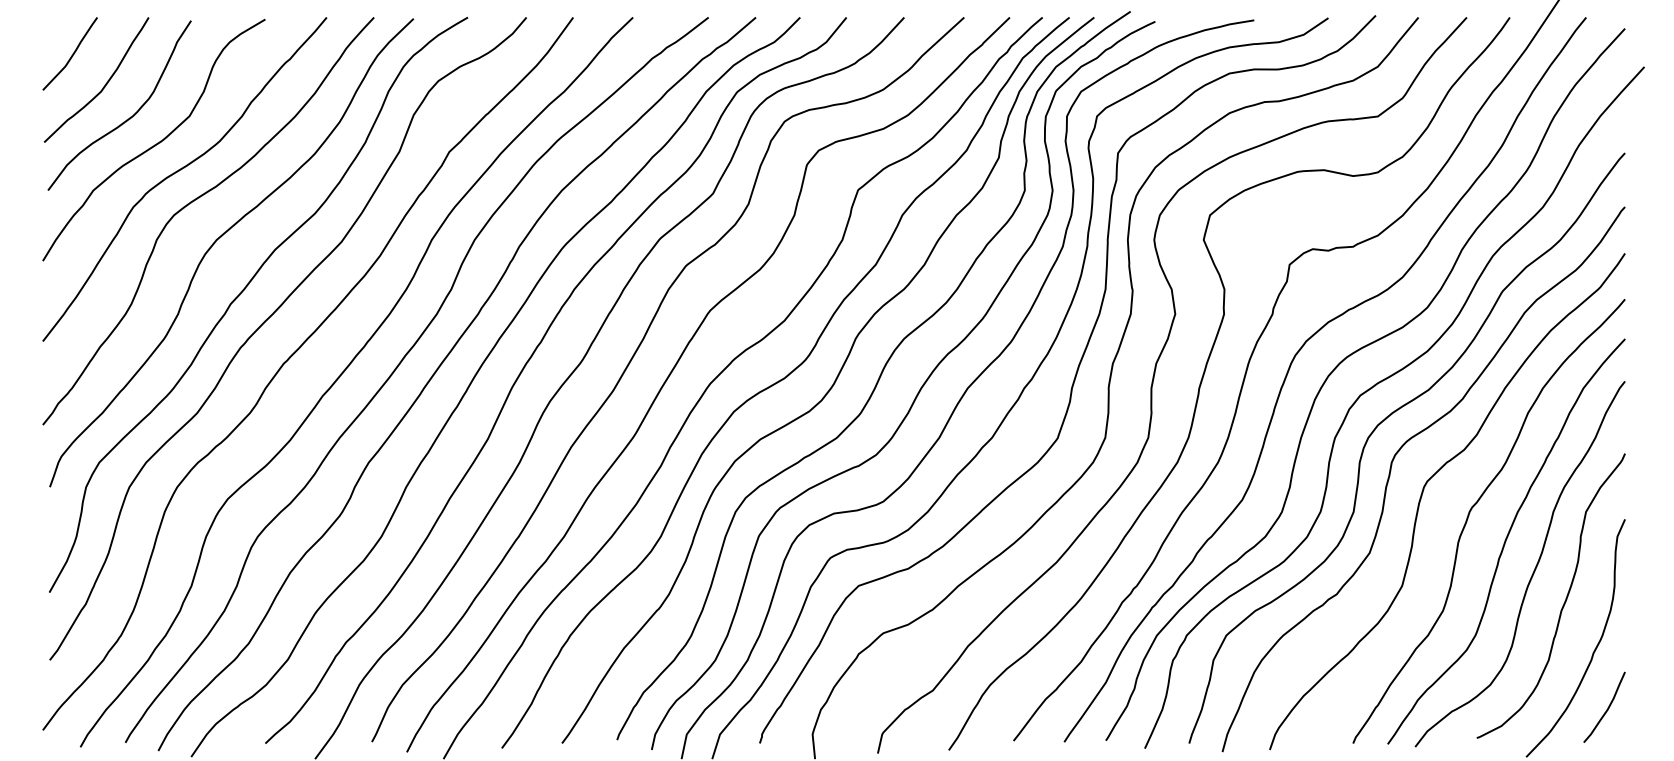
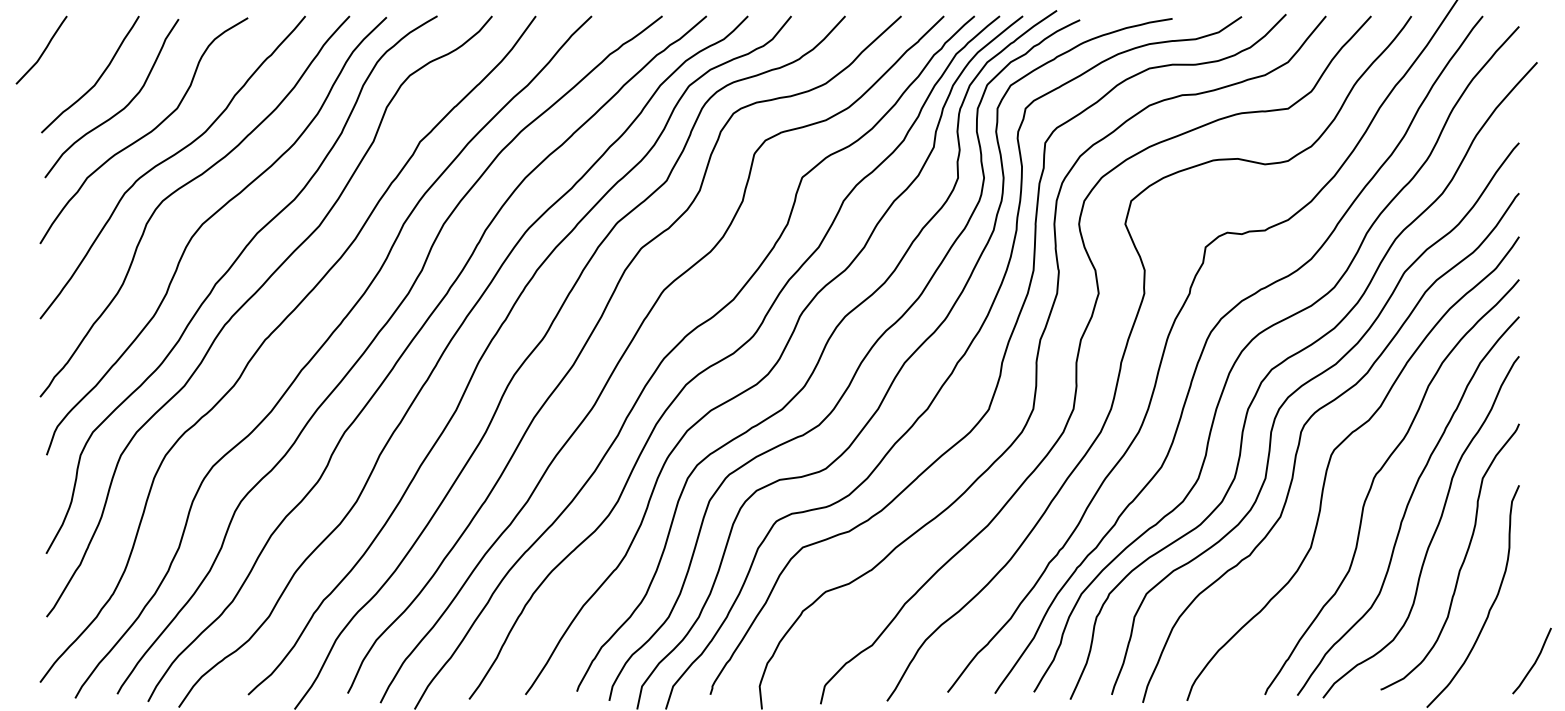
curve: (72, 54) -> (43, 50), moved
curve: (1607, 707) -> (1534, 661), moved

